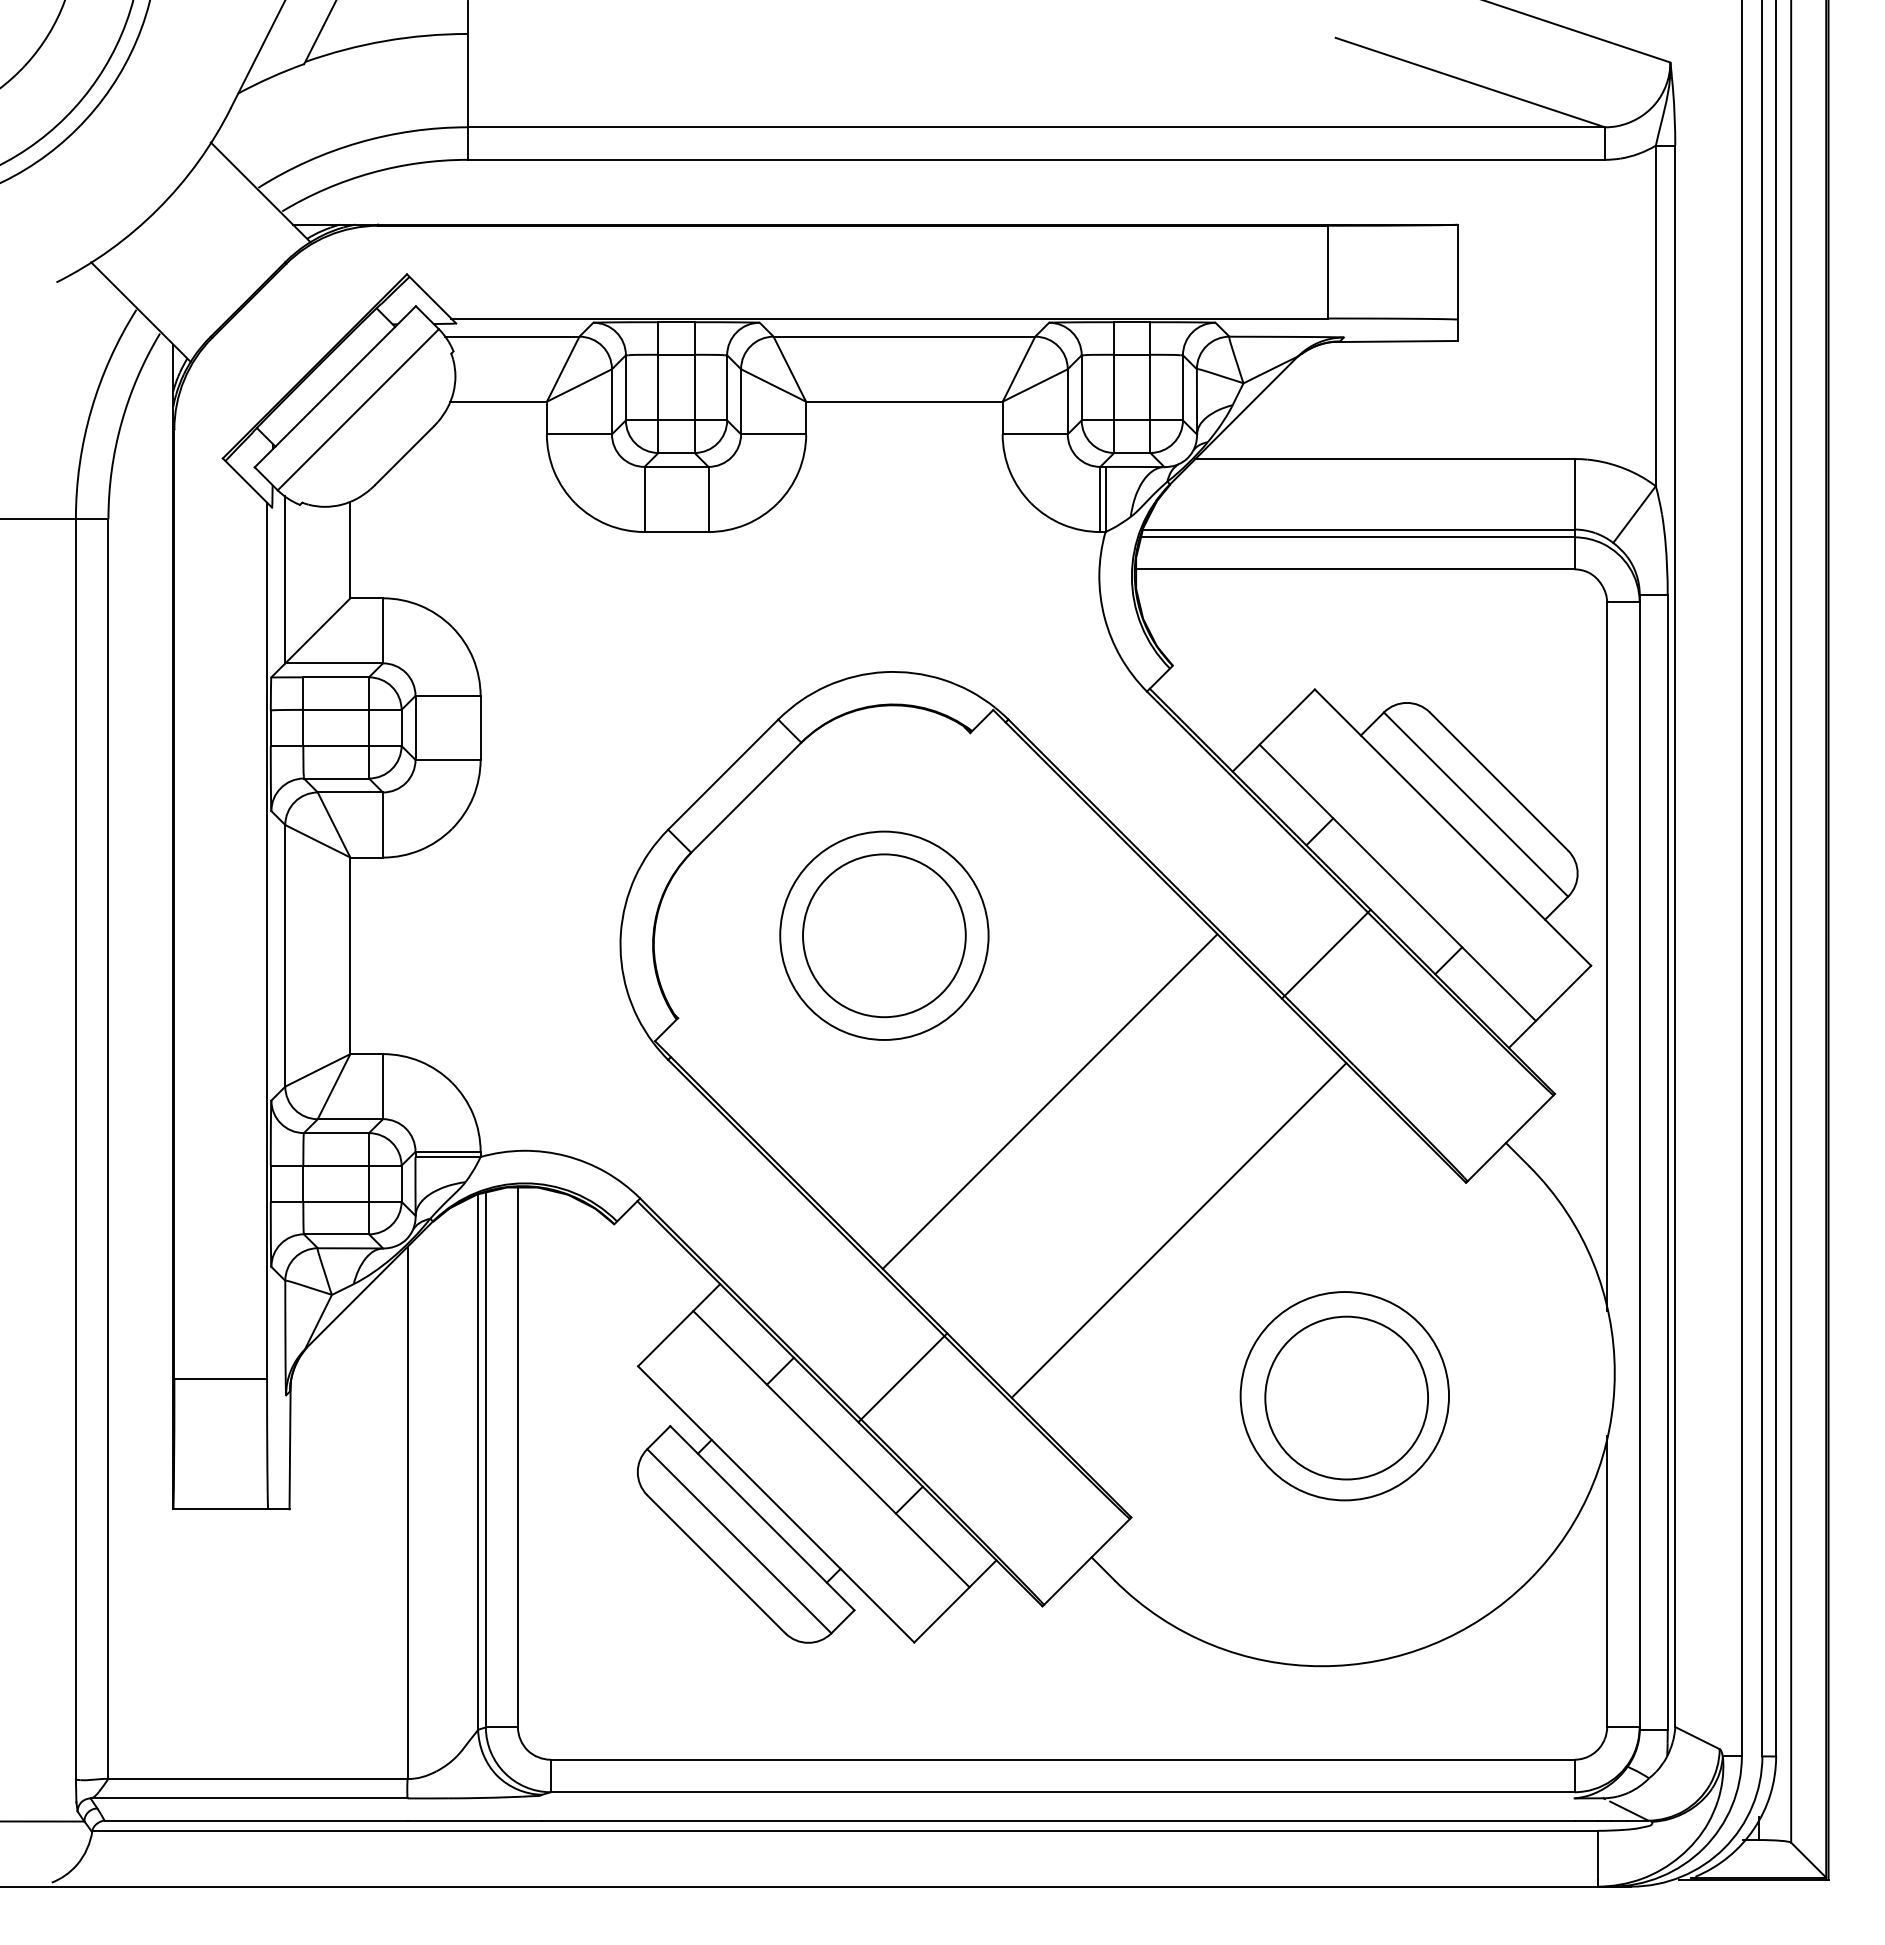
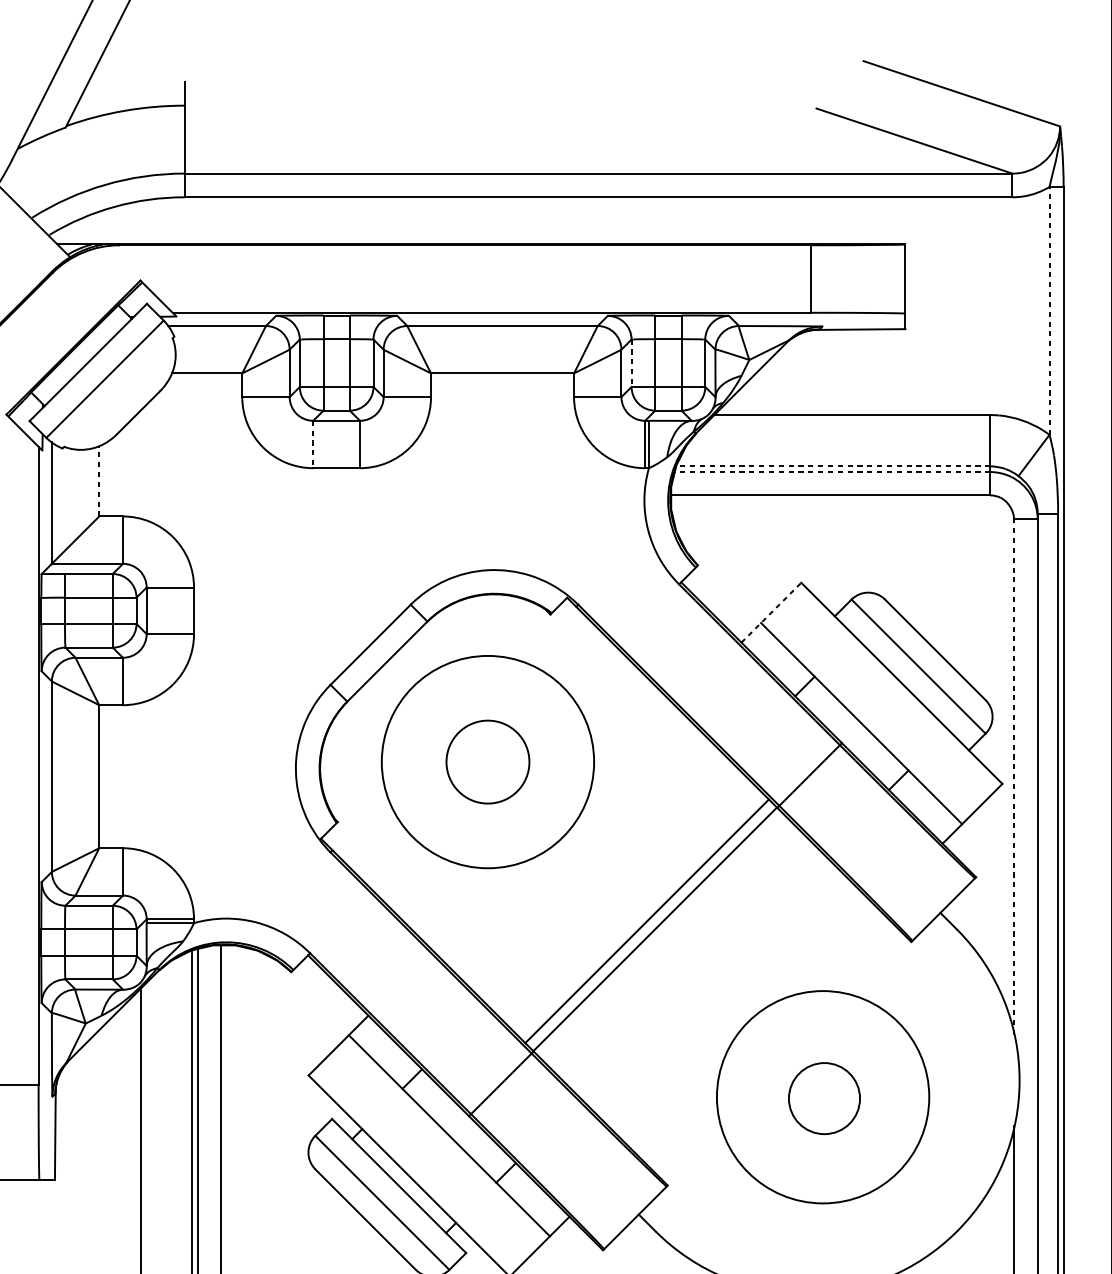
line: (1655, 315) -> (1049, 310), solid -> dashed
line: (1081, 387) -> (631, 363), solid -> dashed
line: (644, 499) -> (313, 444), solid -> dashed
line: (1358, 529) -> (833, 466), solid -> dashed
line: (1357, 537) -> (832, 472), solid -> dashed
line: (350, 549) -> (99, 480), solid -> dashed
line: (1274, 730) -> (771, 612), solid -> dashed
circle: (884, 935) -> (488, 761), size x0.7
circle: (884, 935) -> (488, 761), size x1.4
line: (1607, 955) -> (1014, 776), solid -> dashed
line: (1049, 1101) -> (654, 929), moved
line: (1178, 1230) -> (646, 921), moved
circle: (1344, 1396) -> (822, 1097), size x1.4
circle: (1346, 1397) -> (824, 1098), size x0.6

